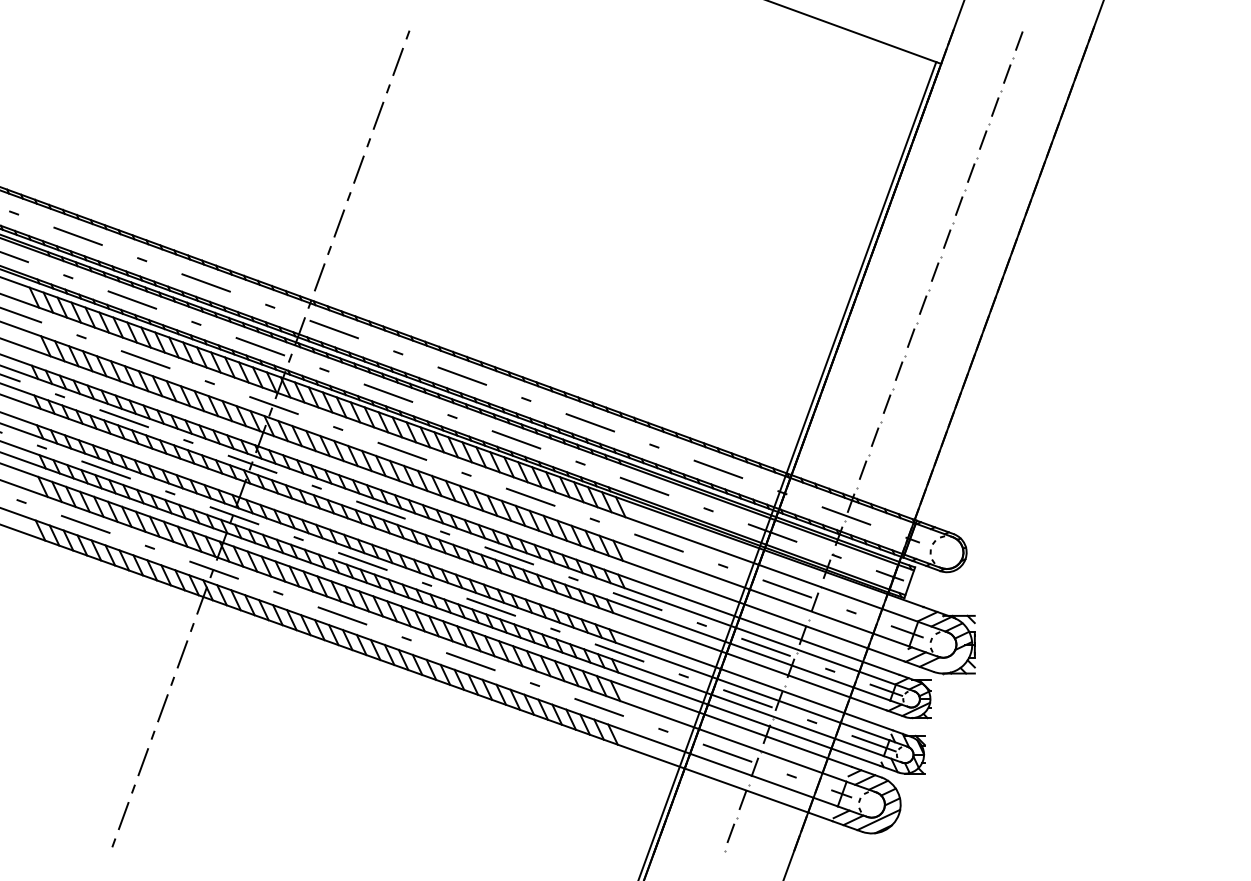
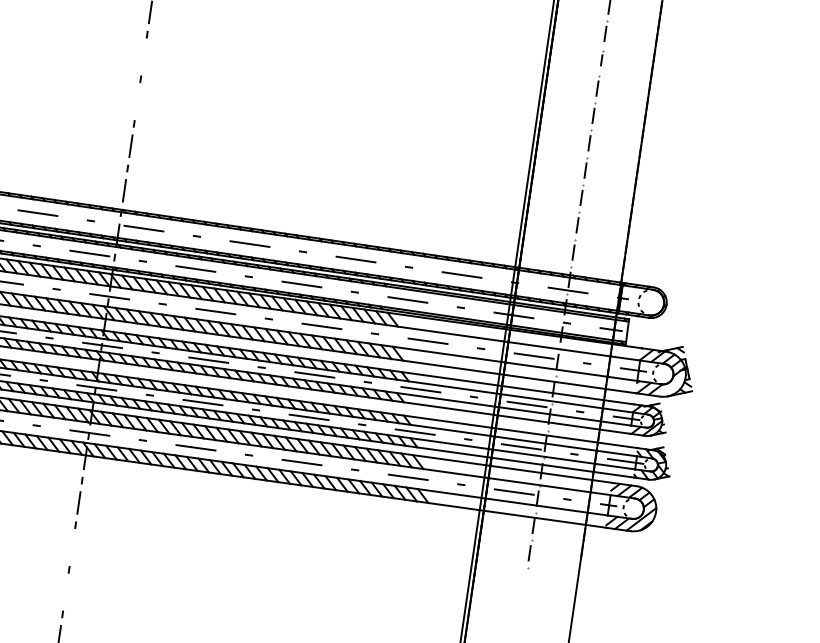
line: (378, 115) -> (143, 56), removed
line: (358, 169) -> (137, 101), removed
part: (948, 235) -> (601, 58), size x0.7
line: (162, 708) -> (72, 547), removed
line: (143, 762) -> (66, 592), removed

